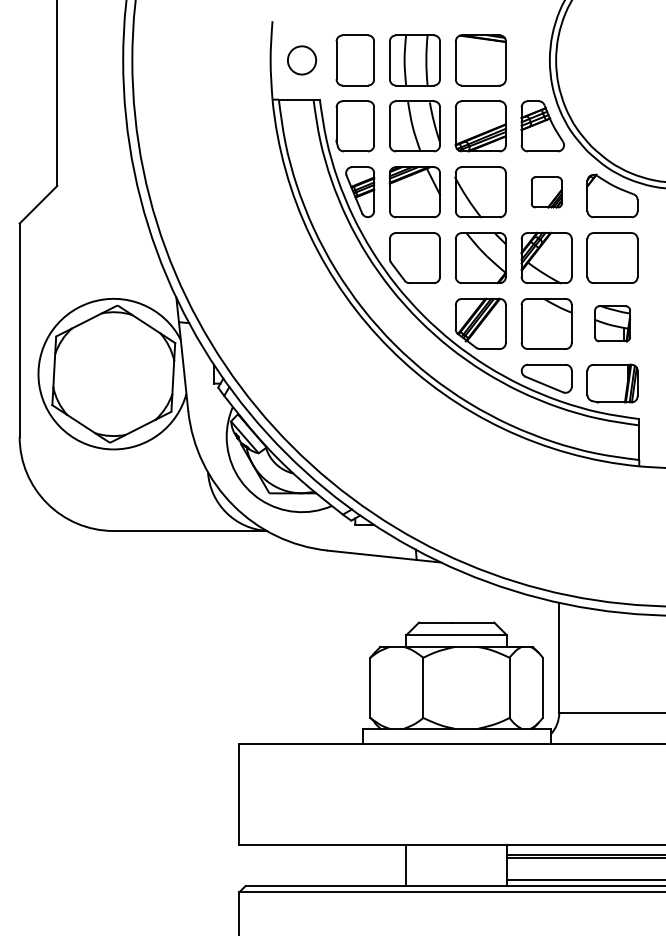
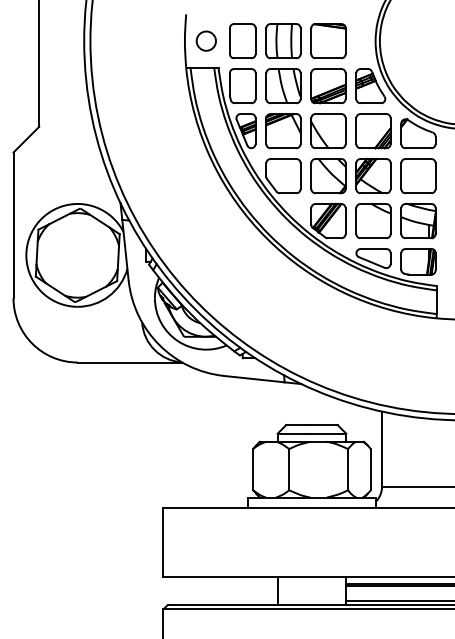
part: (546, 192) -> (373, 131), size x1.67
part: (612, 323) -> (418, 220), size x1.43

